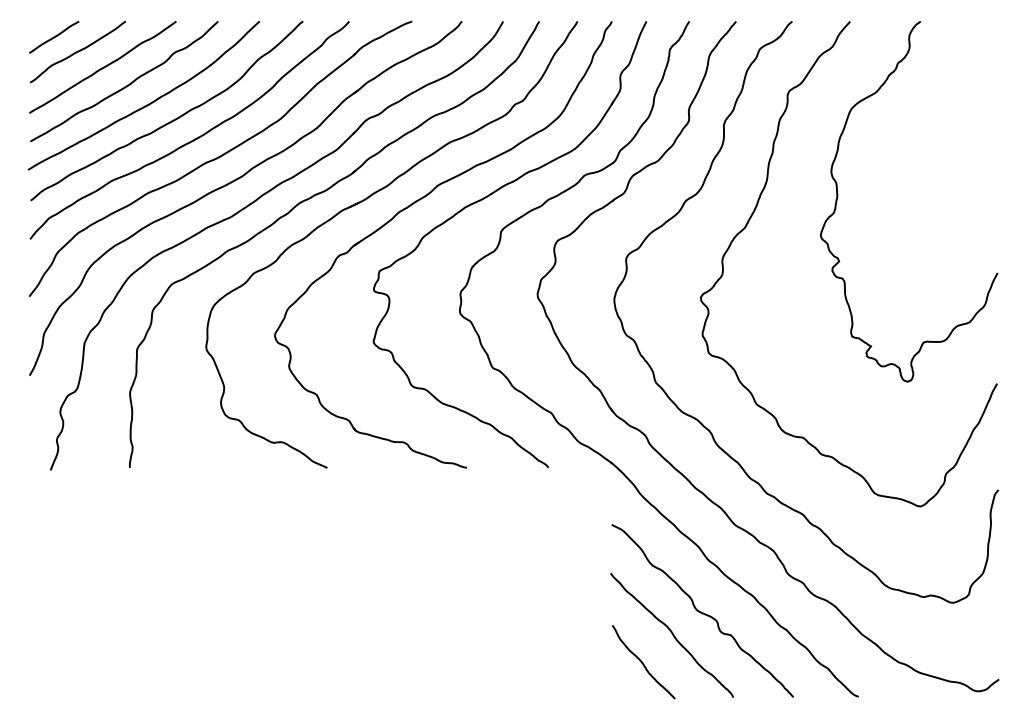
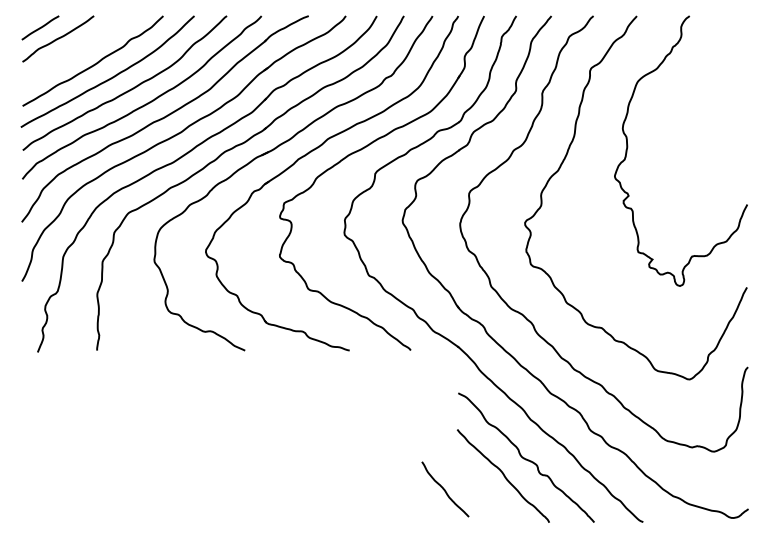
curve: (102, 67) -> (76, 50), removed
curve: (643, 662) -> (445, 489), moved

